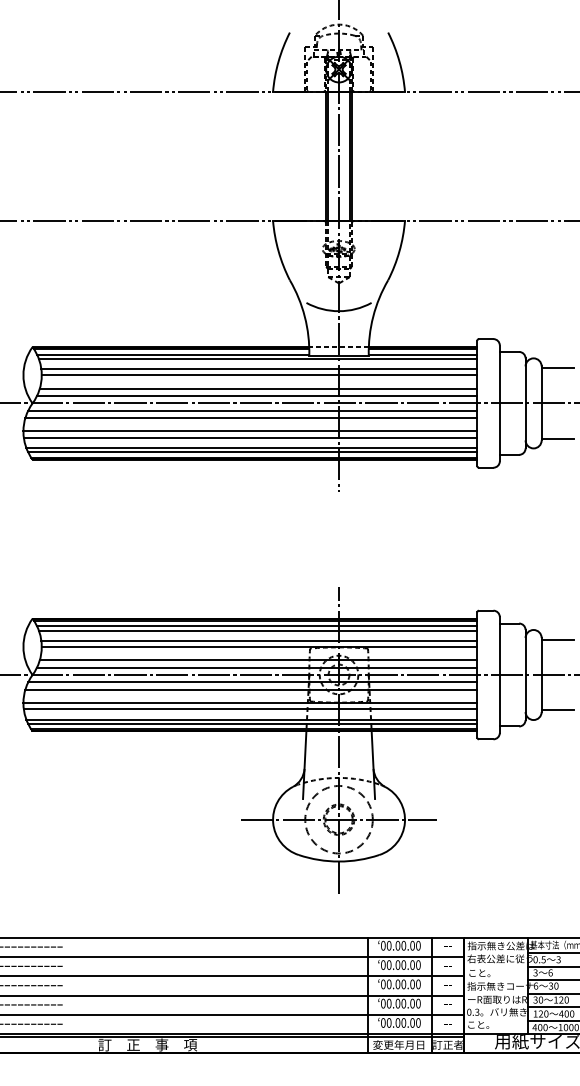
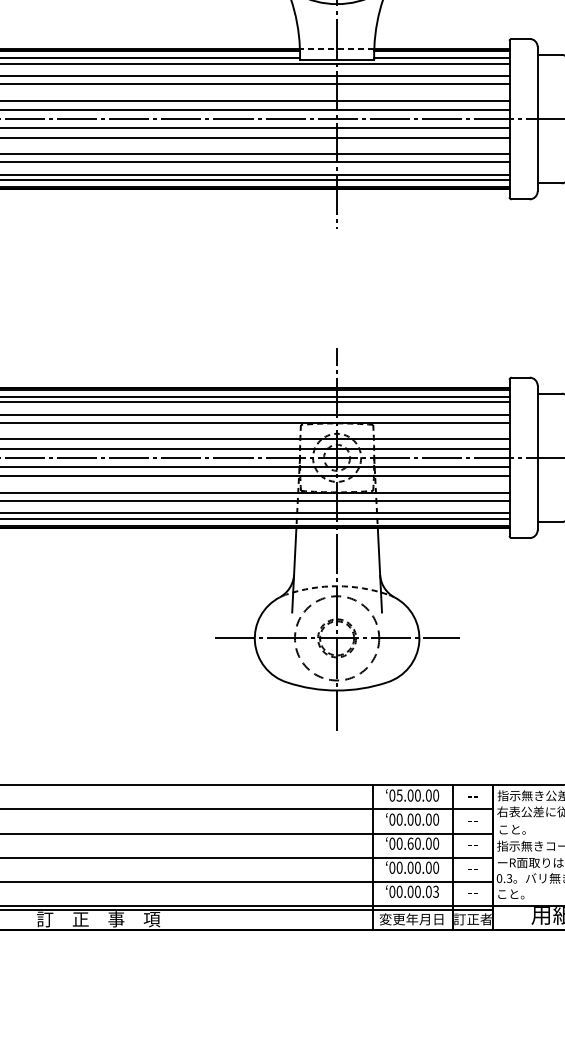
text: (388, 945) -> (398, 795), 00.00.00 -> 05.00.00
text: (397, 983) -> (410, 842), 00.00.00 -> 00.60.00
text: (418, 1022) -> (436, 891), 00.00.00 -> 00.00.03

